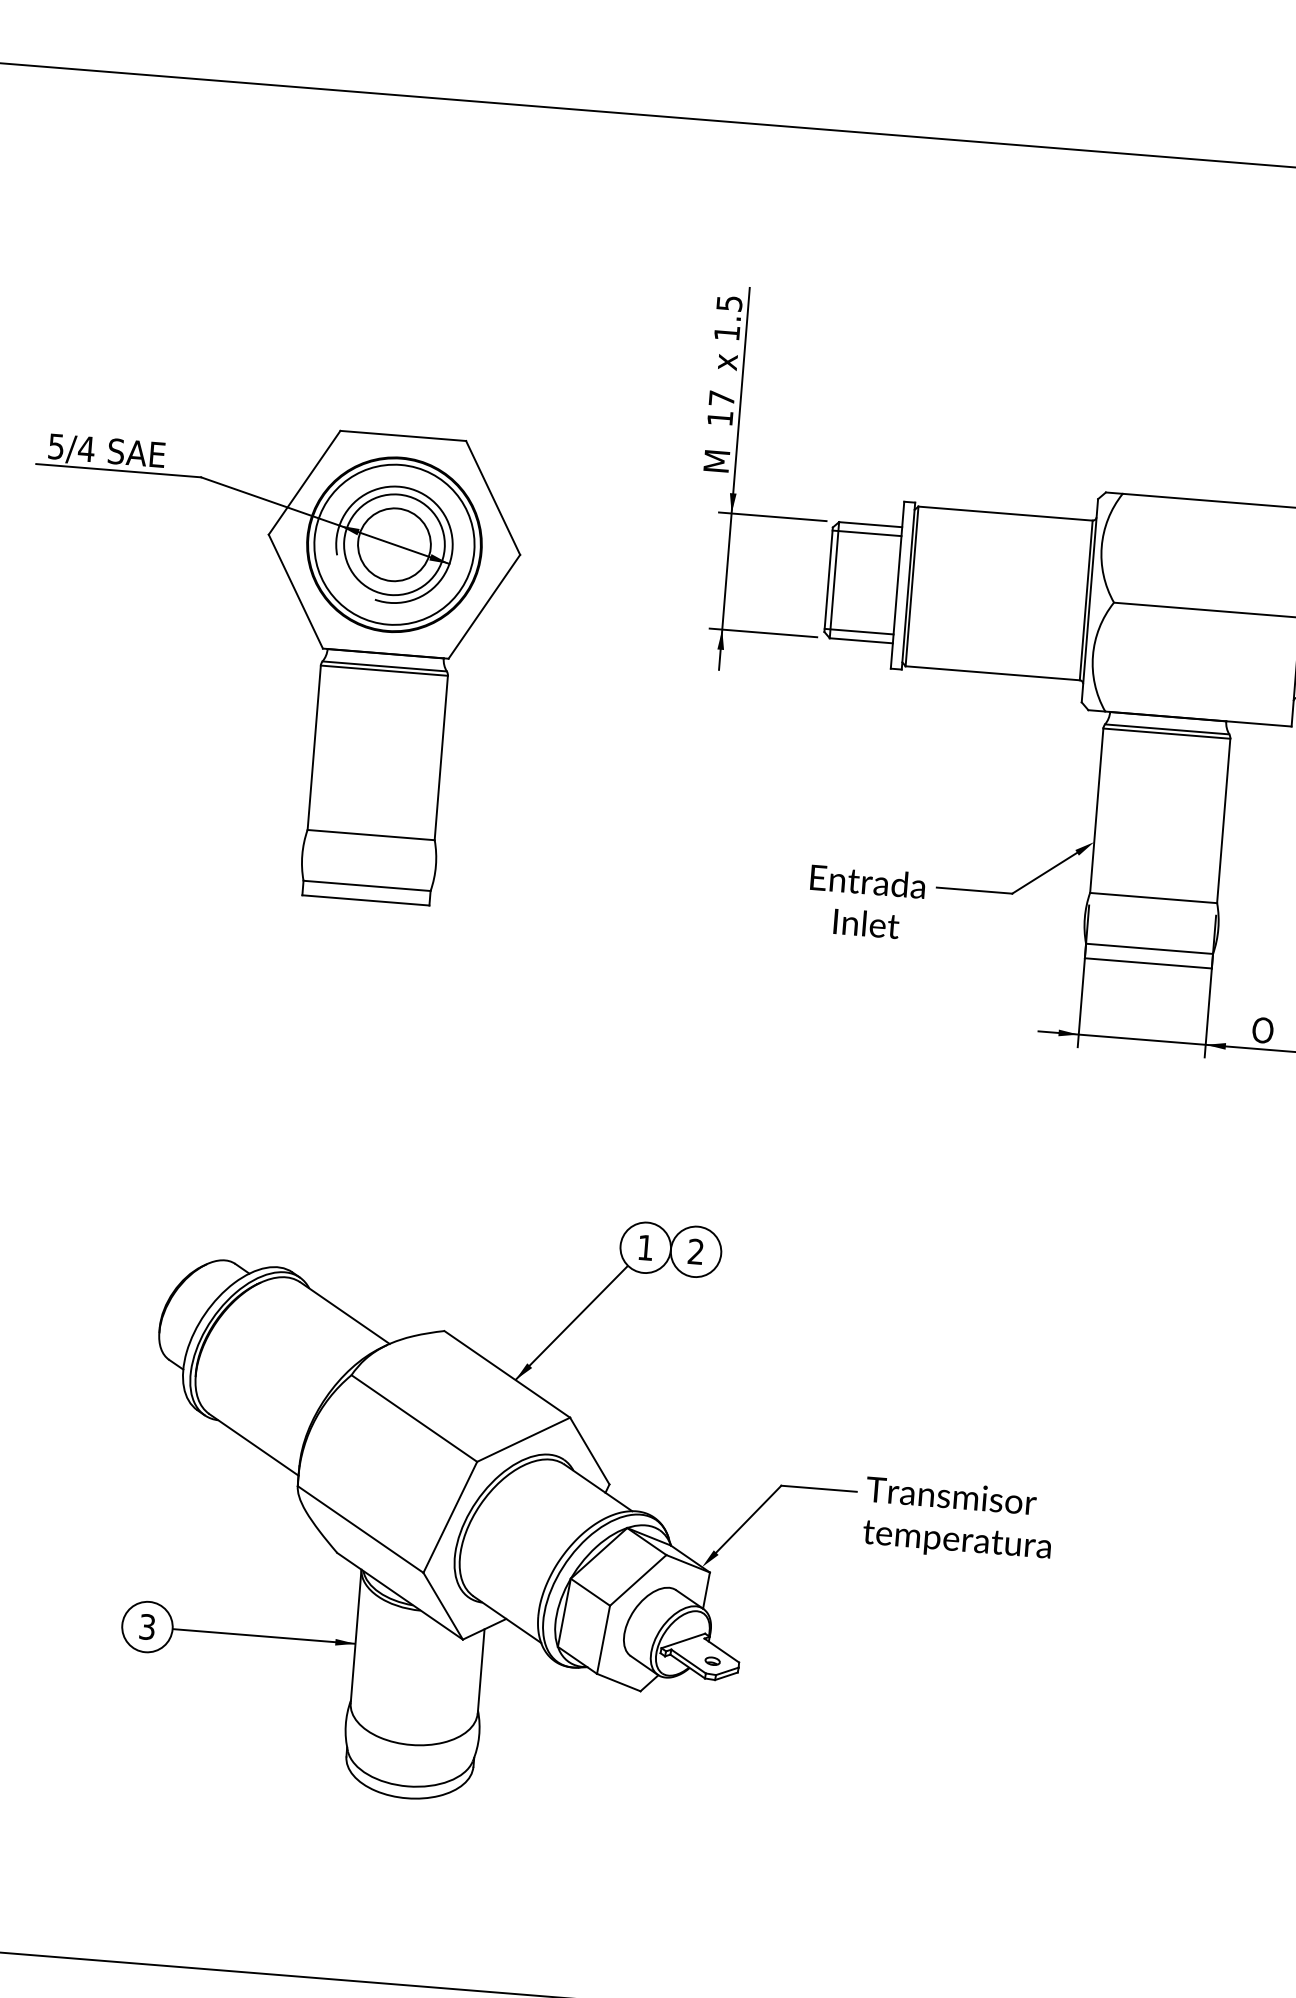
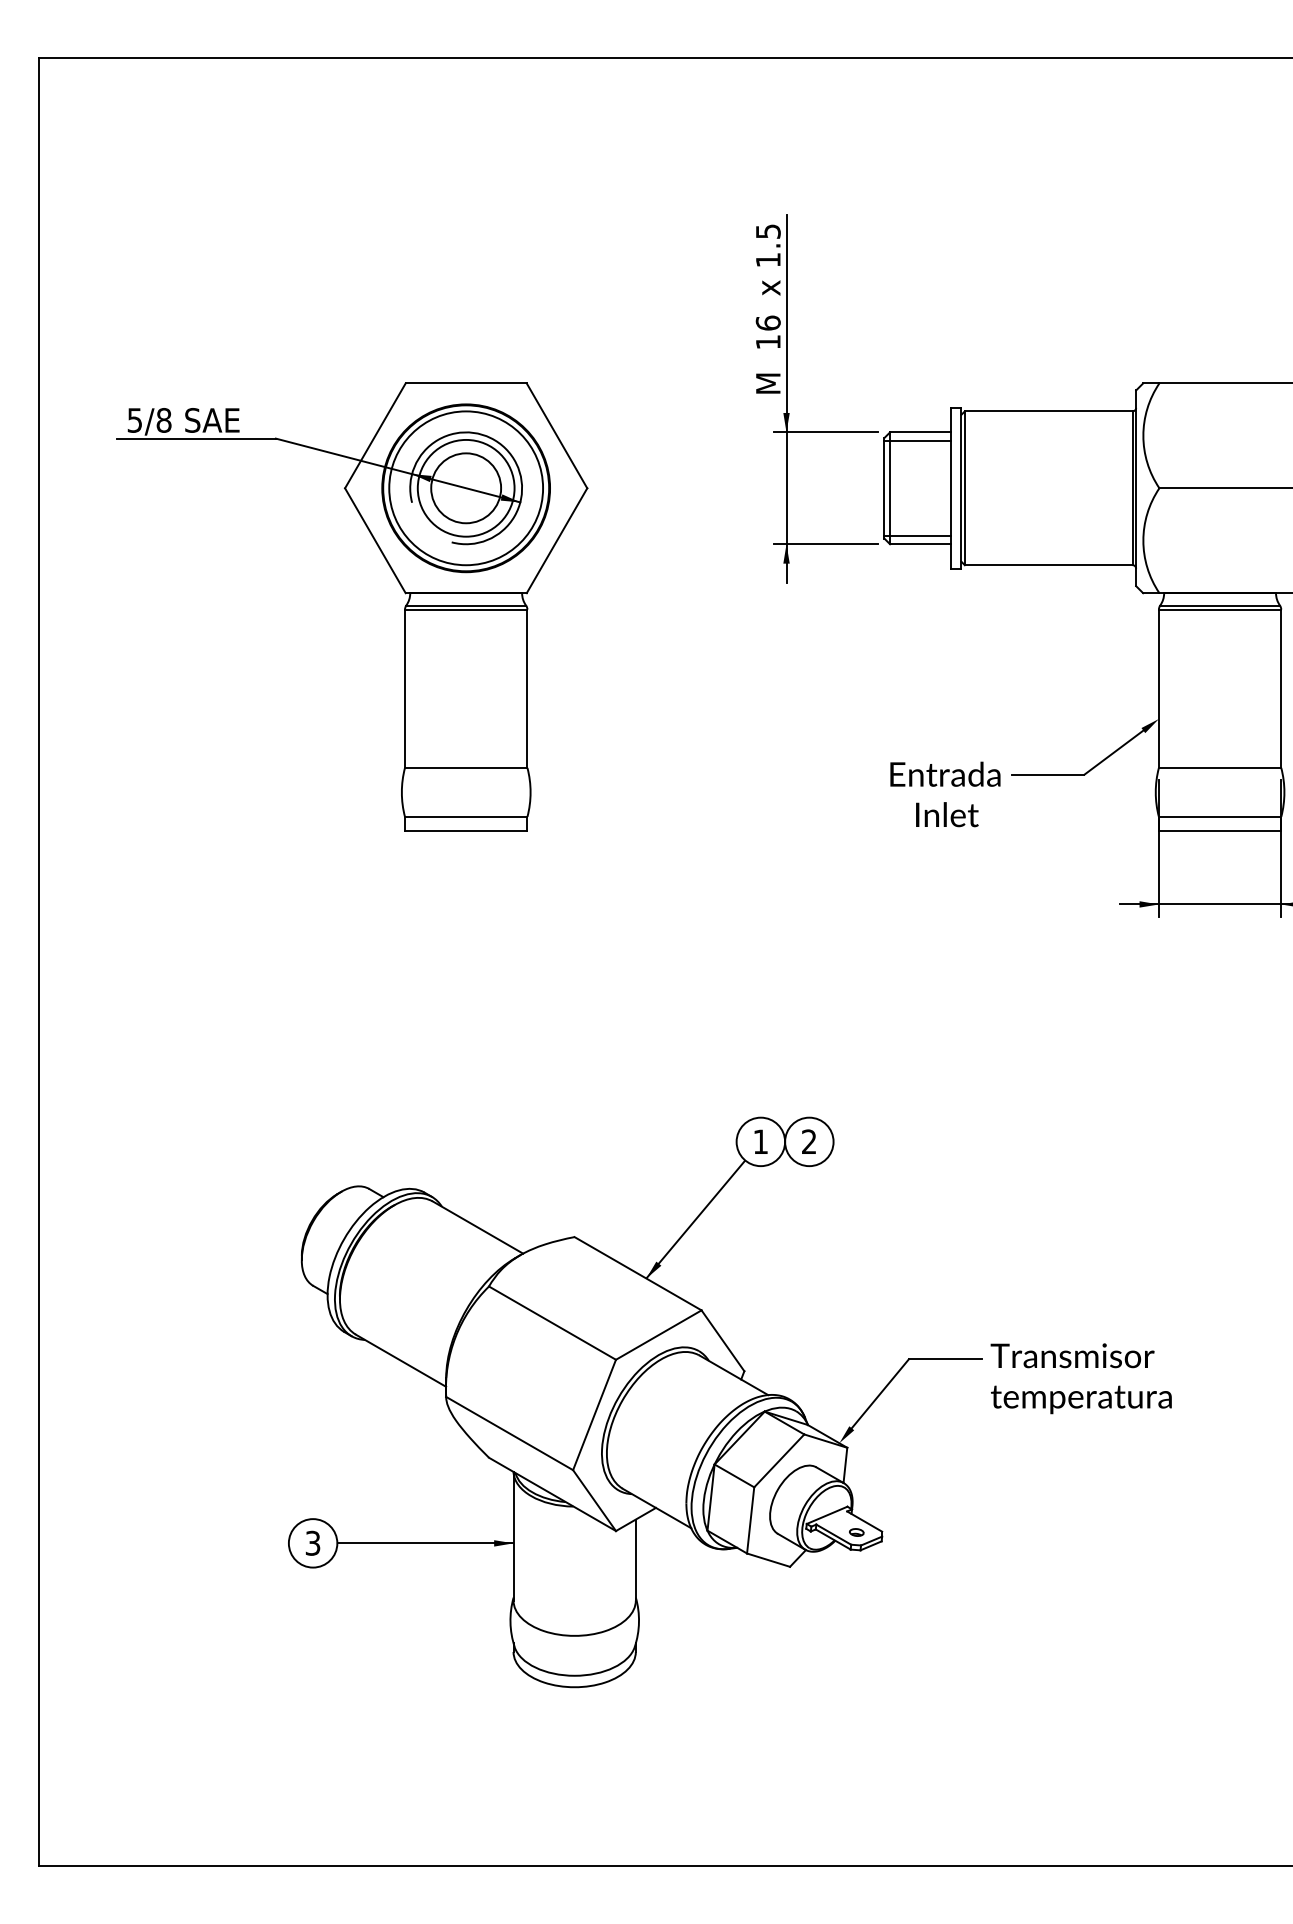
text: (721, 397) -> (767, 322), 17 -> 16
text: (85, 449) -> (163, 420), 5/4 -> 5/8

